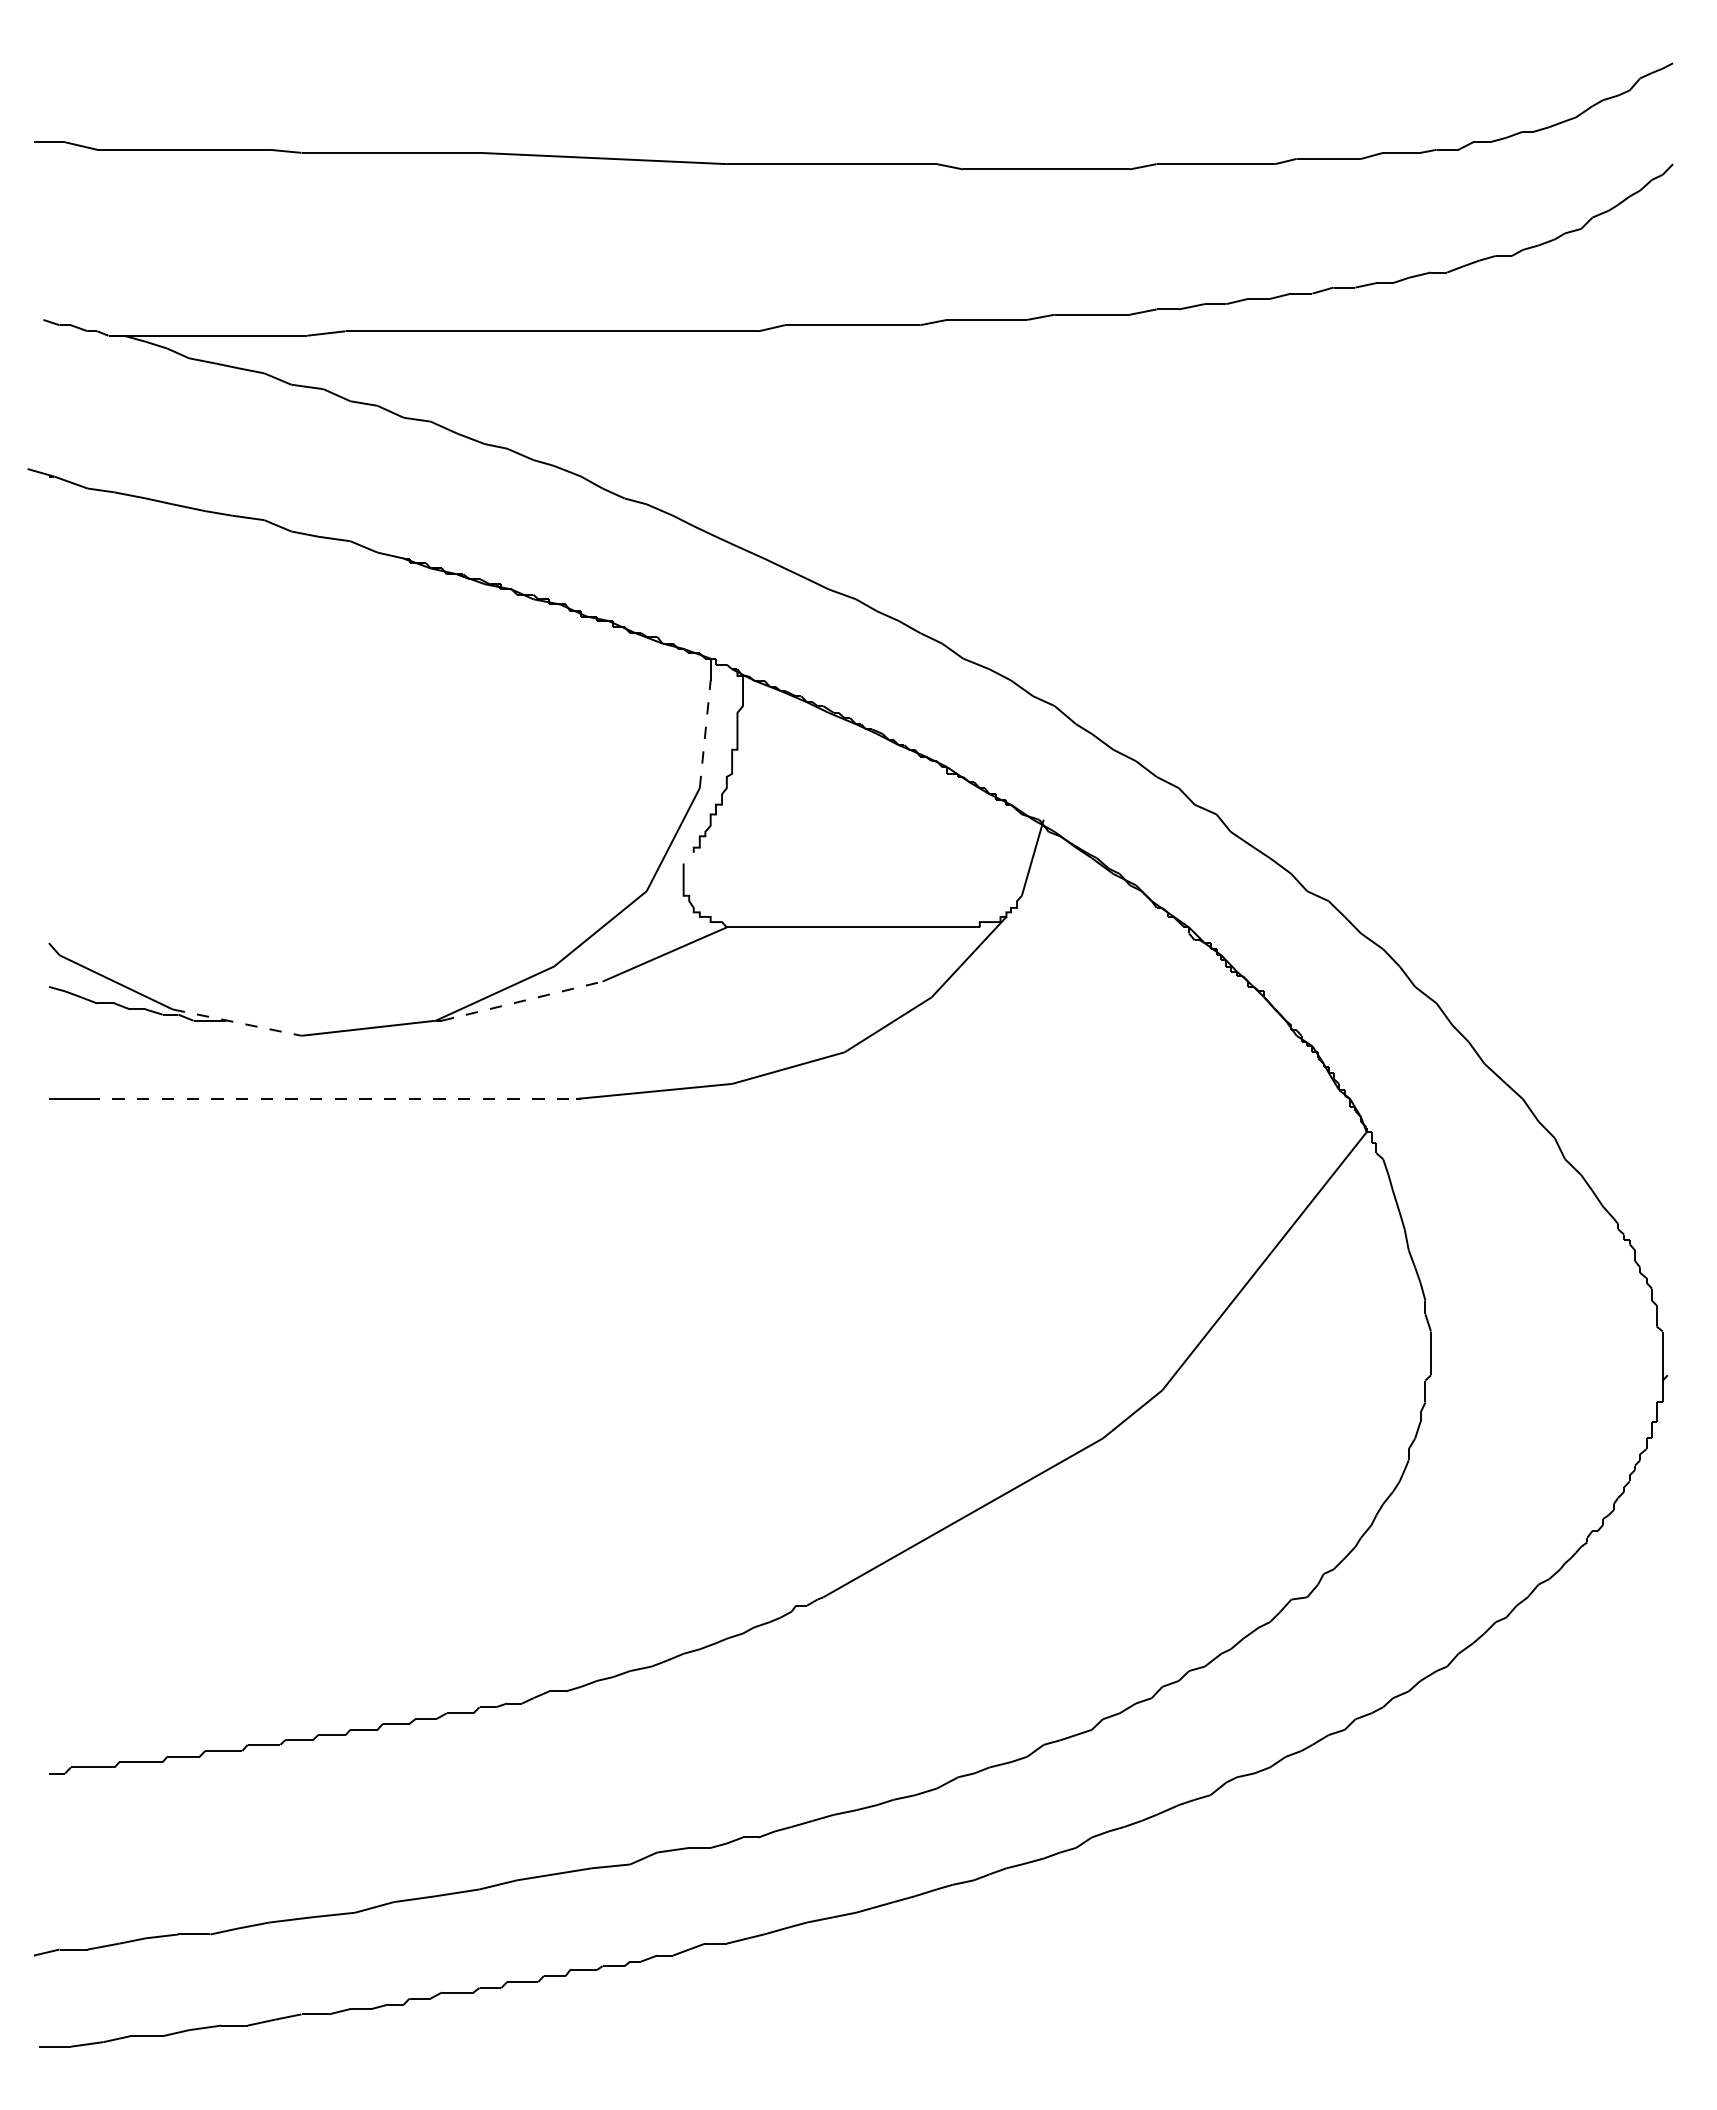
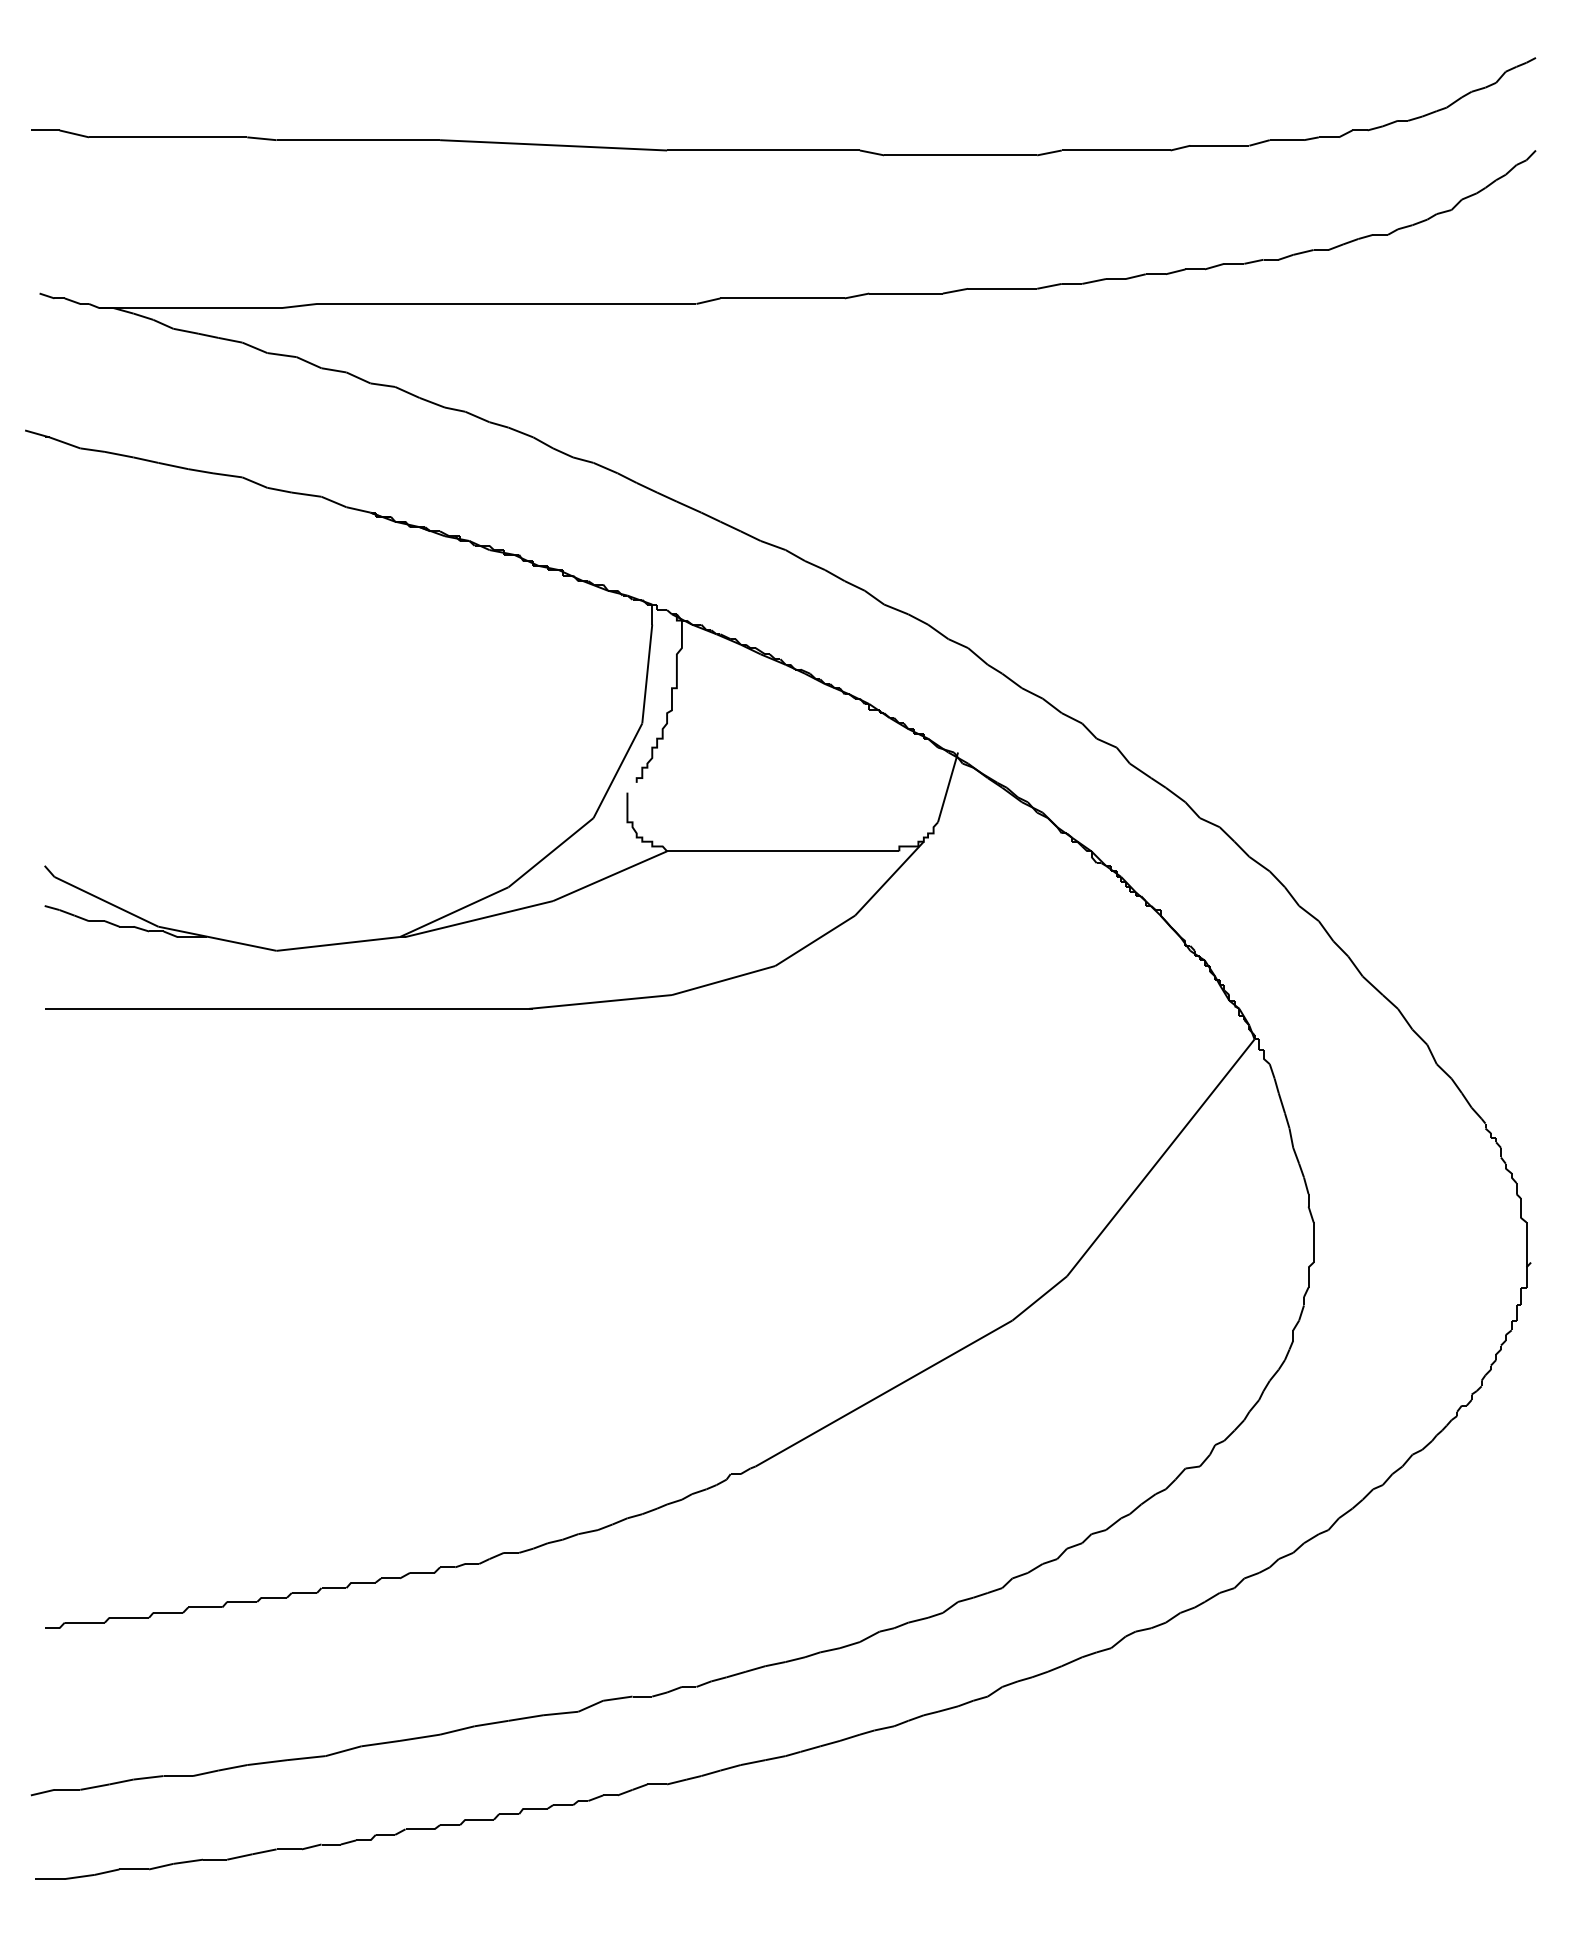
line: (705, 733) -> (647, 673), dashed -> solid
line: (522, 1001) -> (479, 919), dashed -> solid
line: (237, 1022) -> (217, 938), dashed -> solid
line: (332, 1098) -> (305, 1008), dashed -> solid

